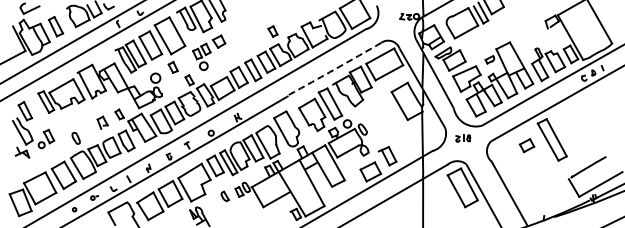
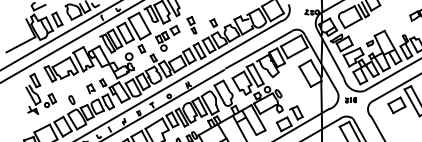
part: (242, 34) -> (191, 25), added
arc: (335, 69) -> (258, 50), dashed -> solid
part: (526, 145) -> (396, 105), size x1.67

